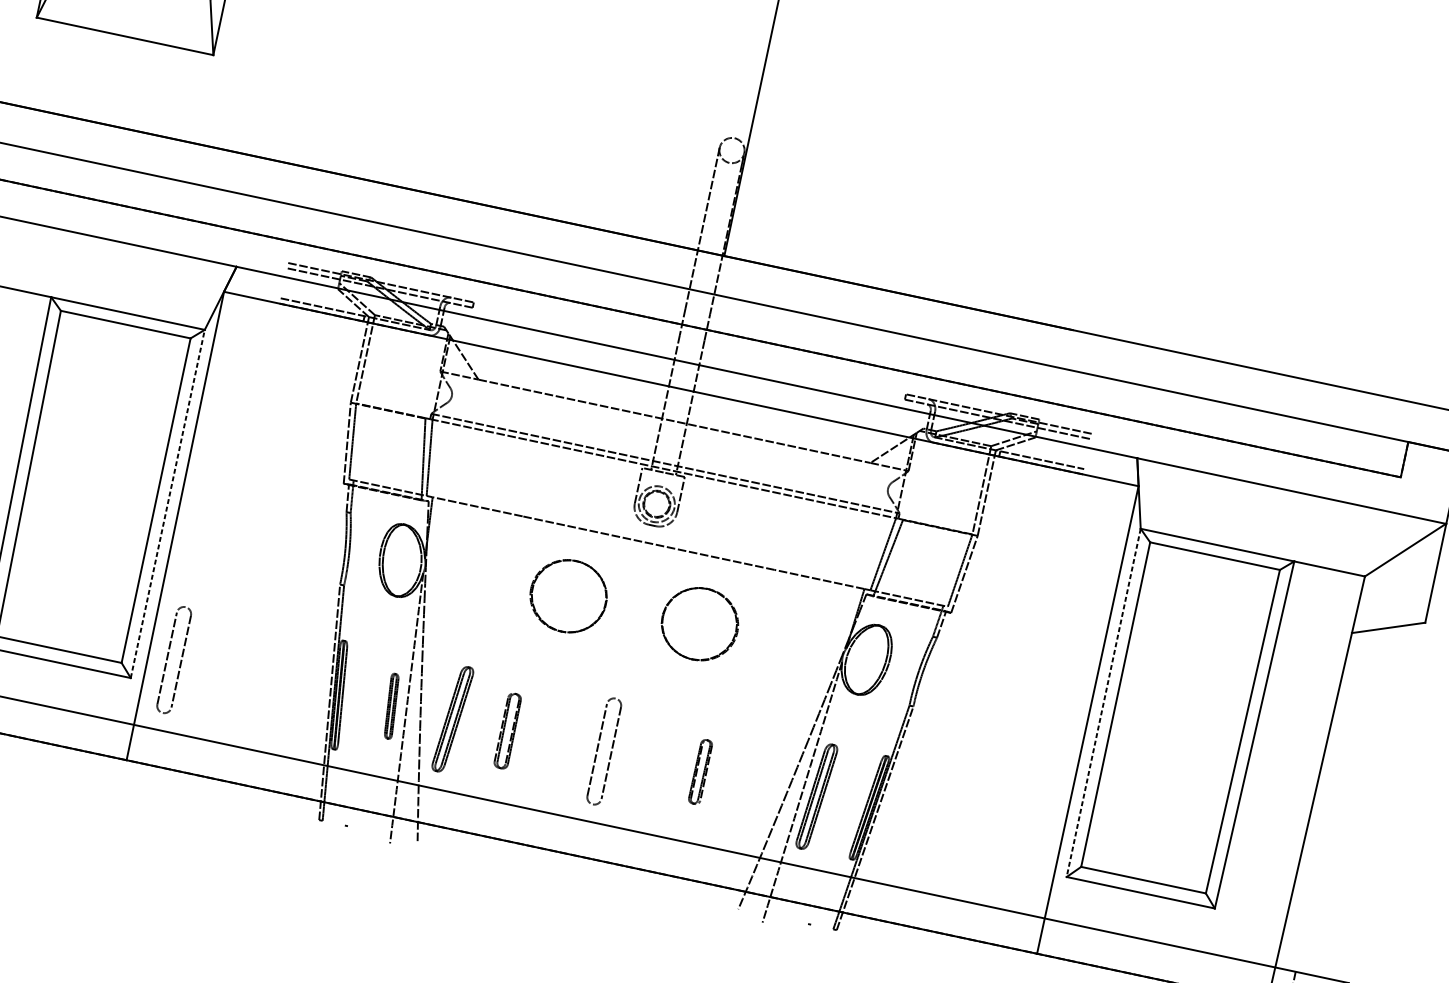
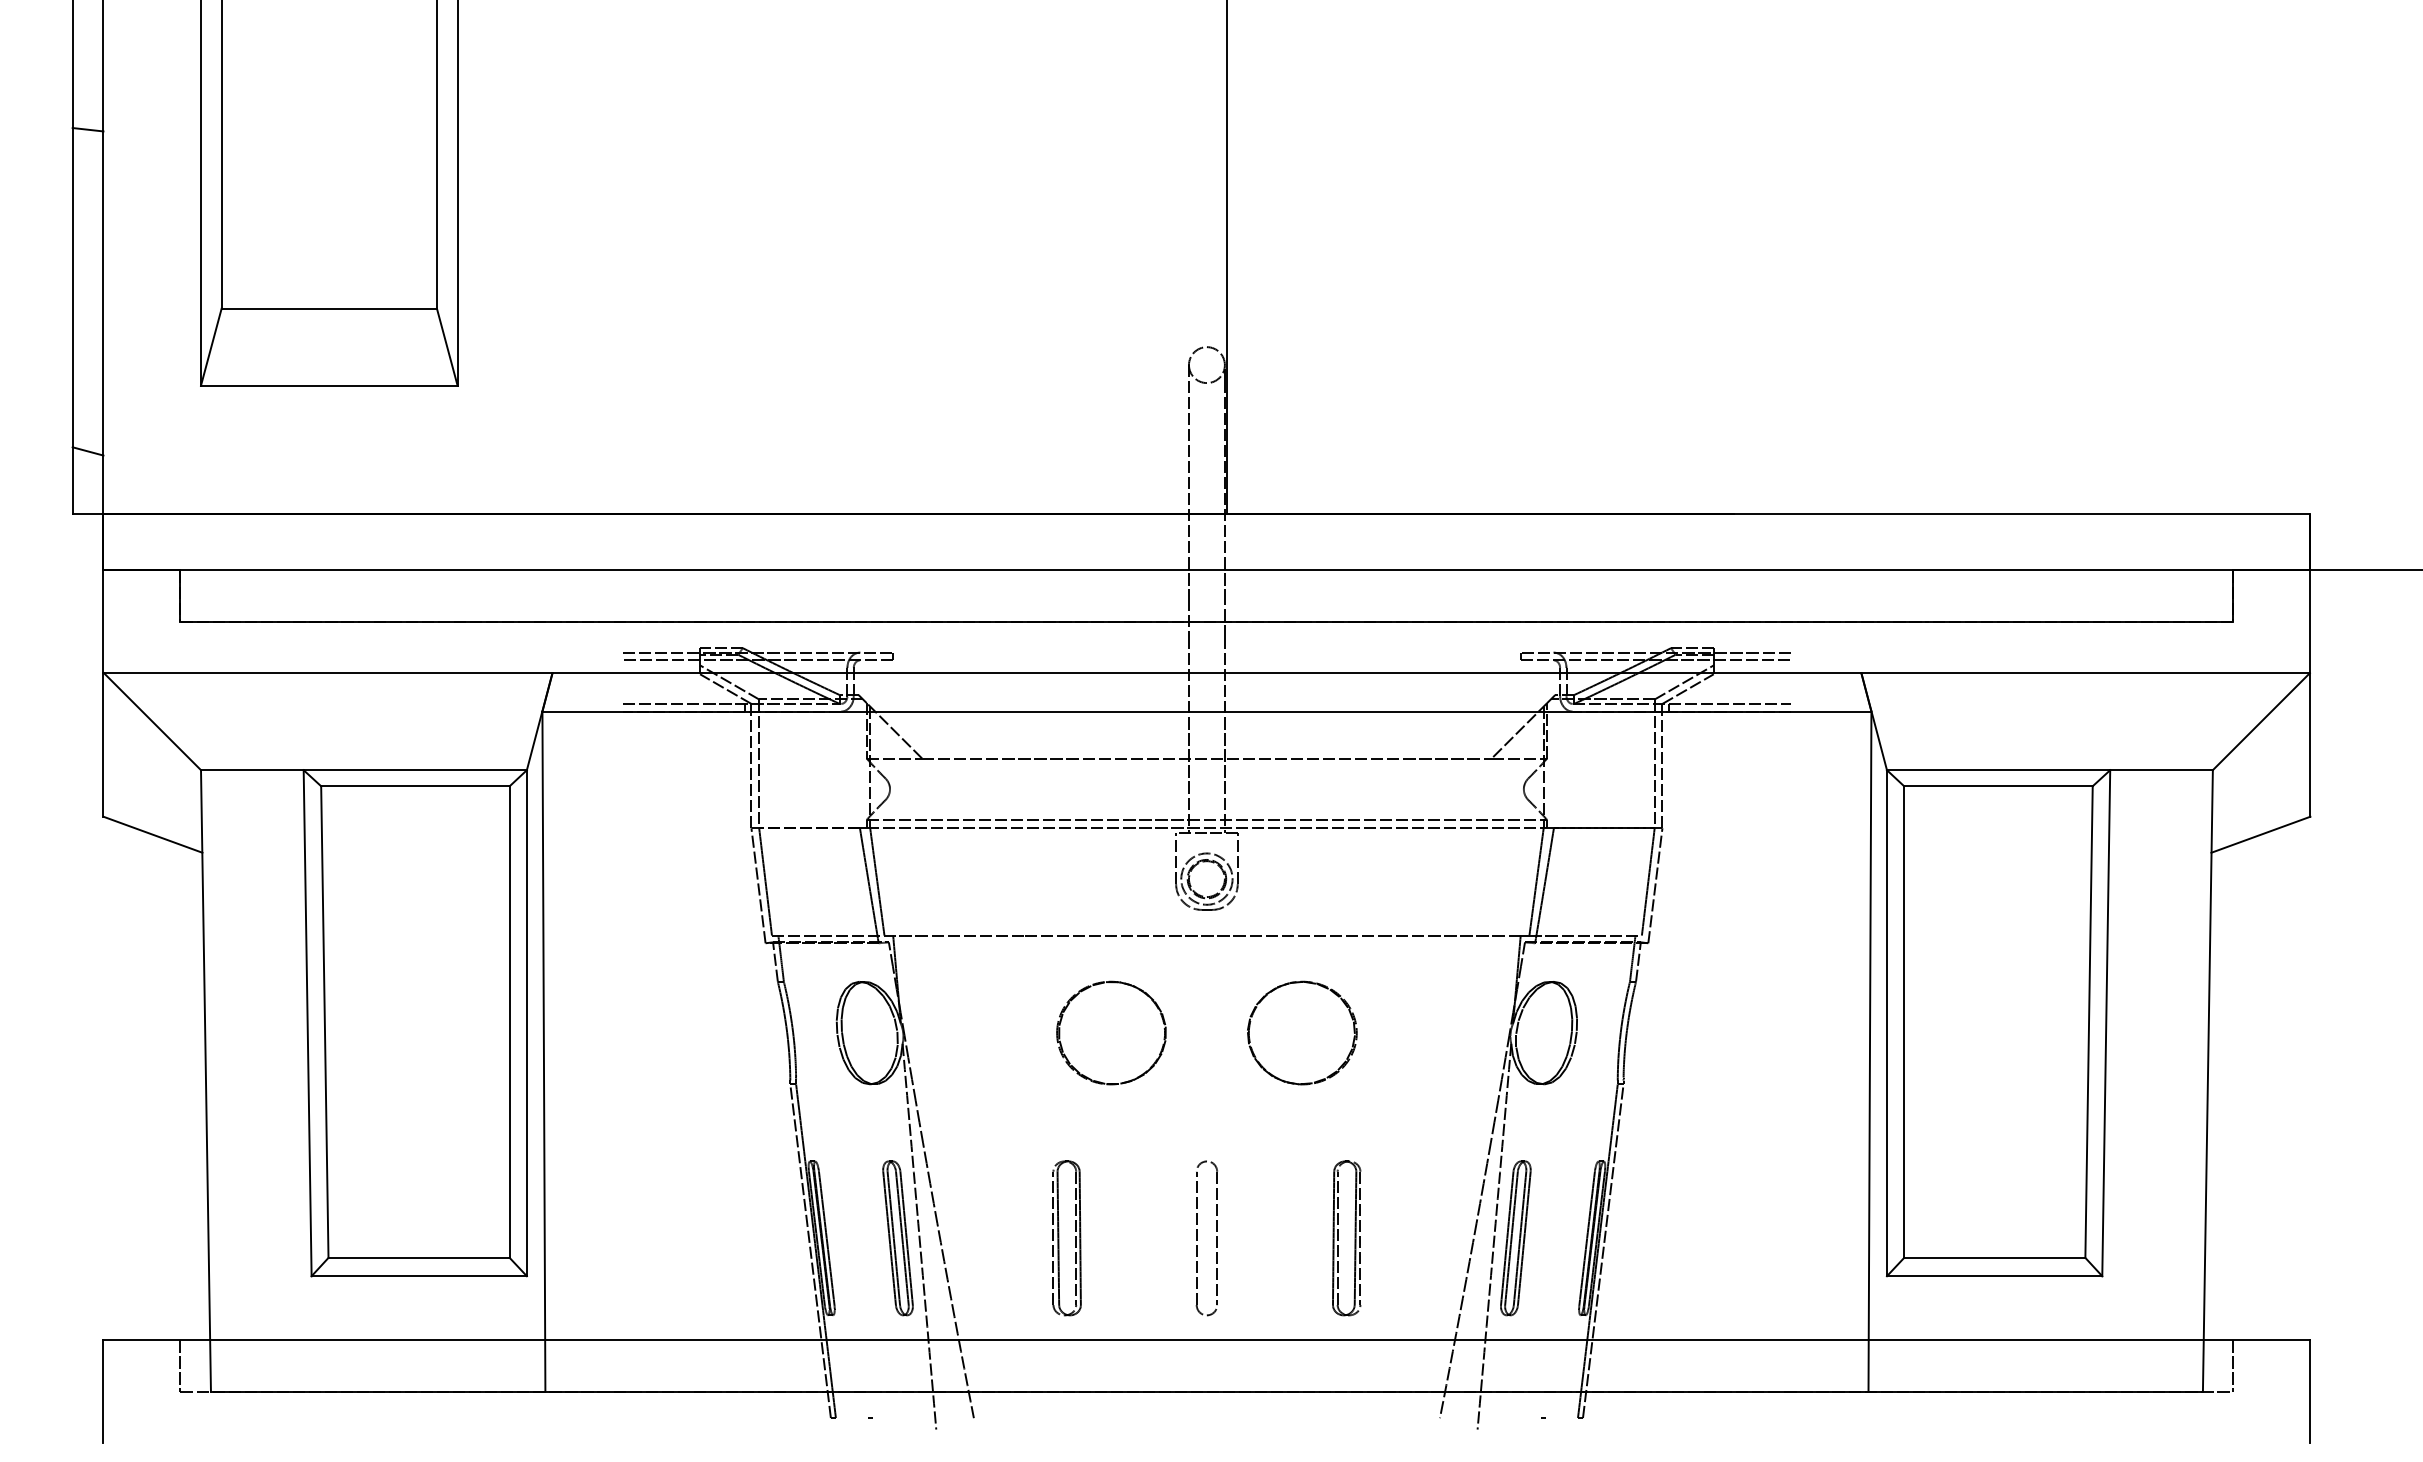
line: (167, 503) -> (526, 1022), dashed -> solid
part: (167, 658) -> (572, 1238), removed
line: (1103, 703) -> (1886, 1023), dashed -> solid
part: (391, 706) -> (897, 1238), size x1.67
part: (452, 719) -> (986, 1238), removed
part: (507, 731) -> (1066, 1238), size x1.43
part: (700, 772) -> (1346, 1238), size x1.67

